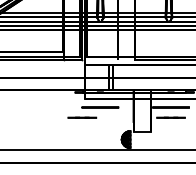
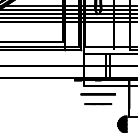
line: (82, 117) -> (98, 103), moved

